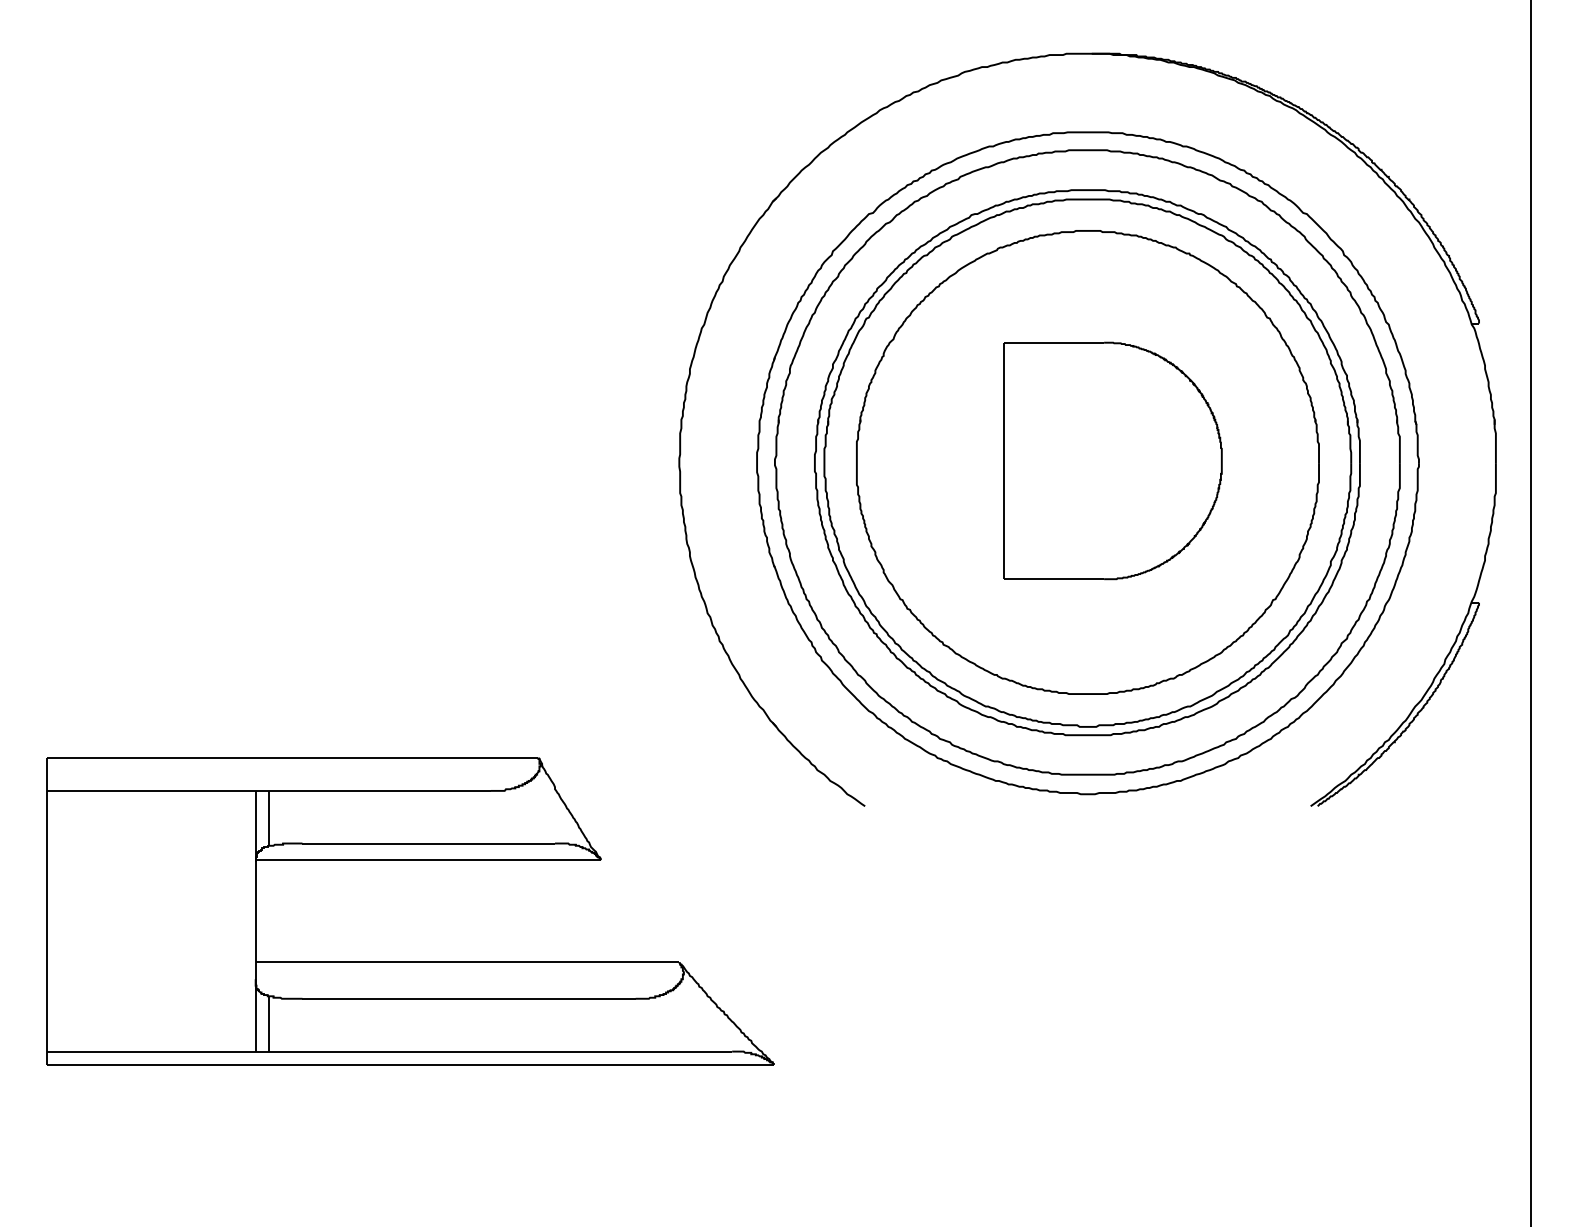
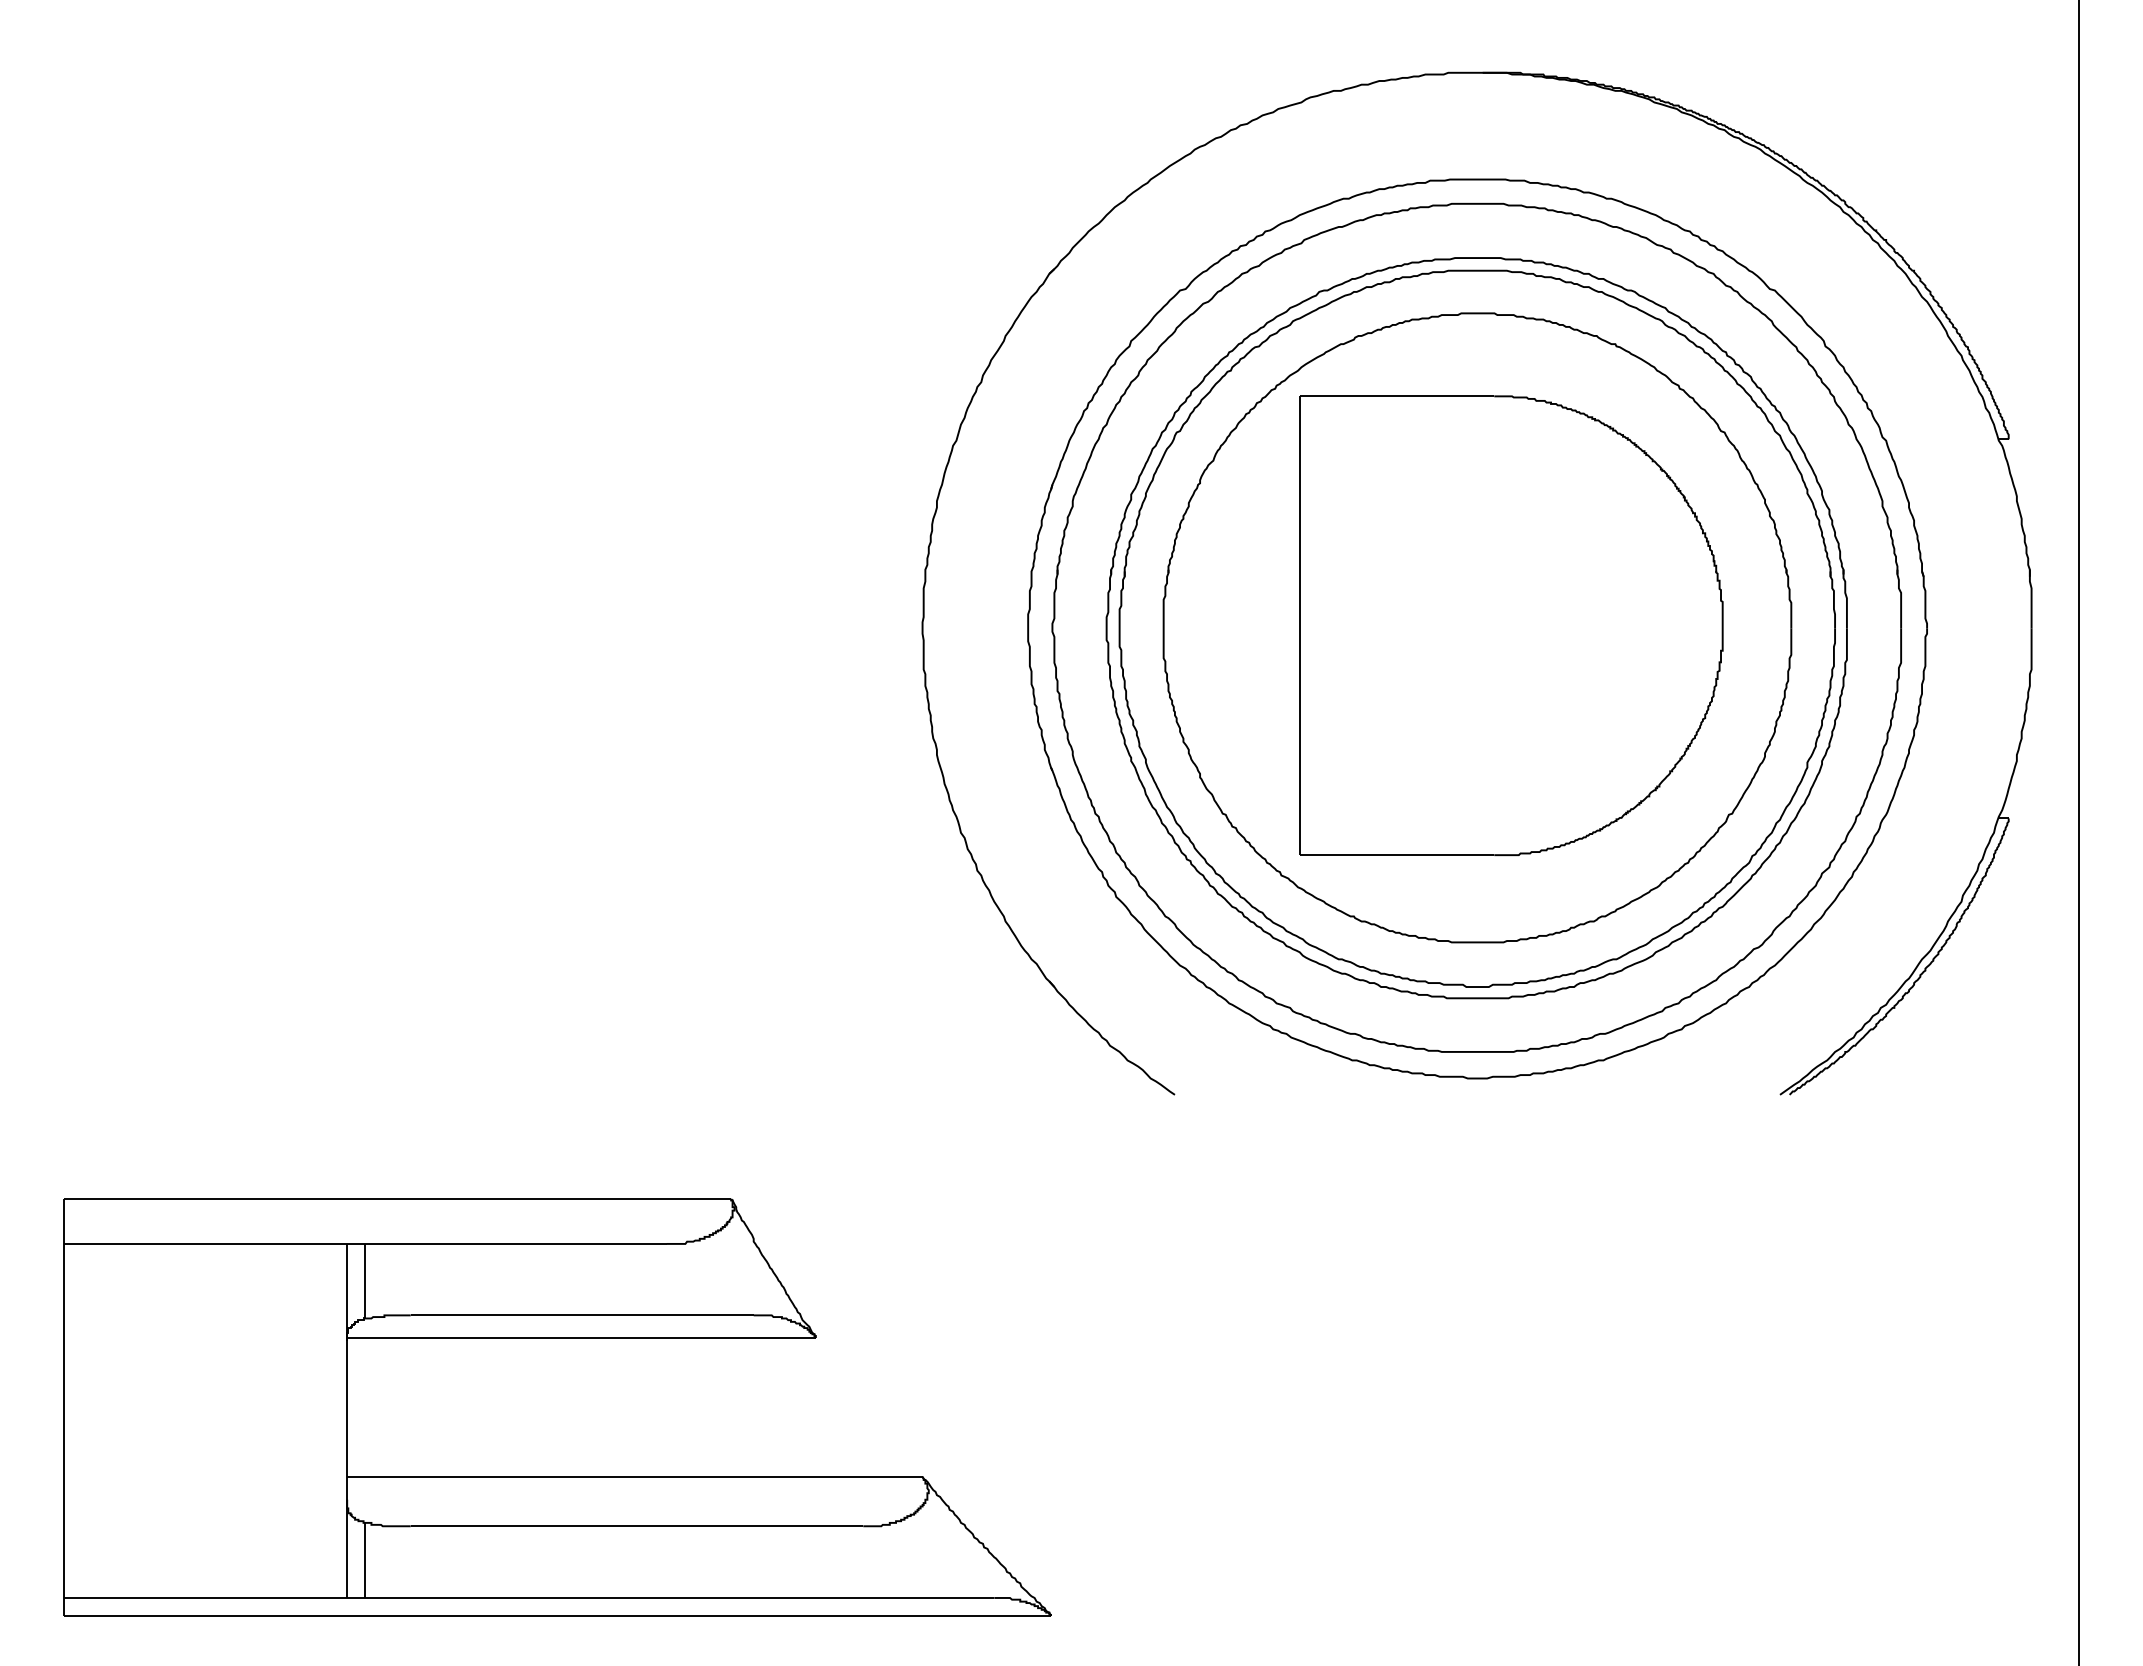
part: (1112, 460) -> (1511, 625), size x1.43
part: (410, 860) -> (557, 1338), moved

